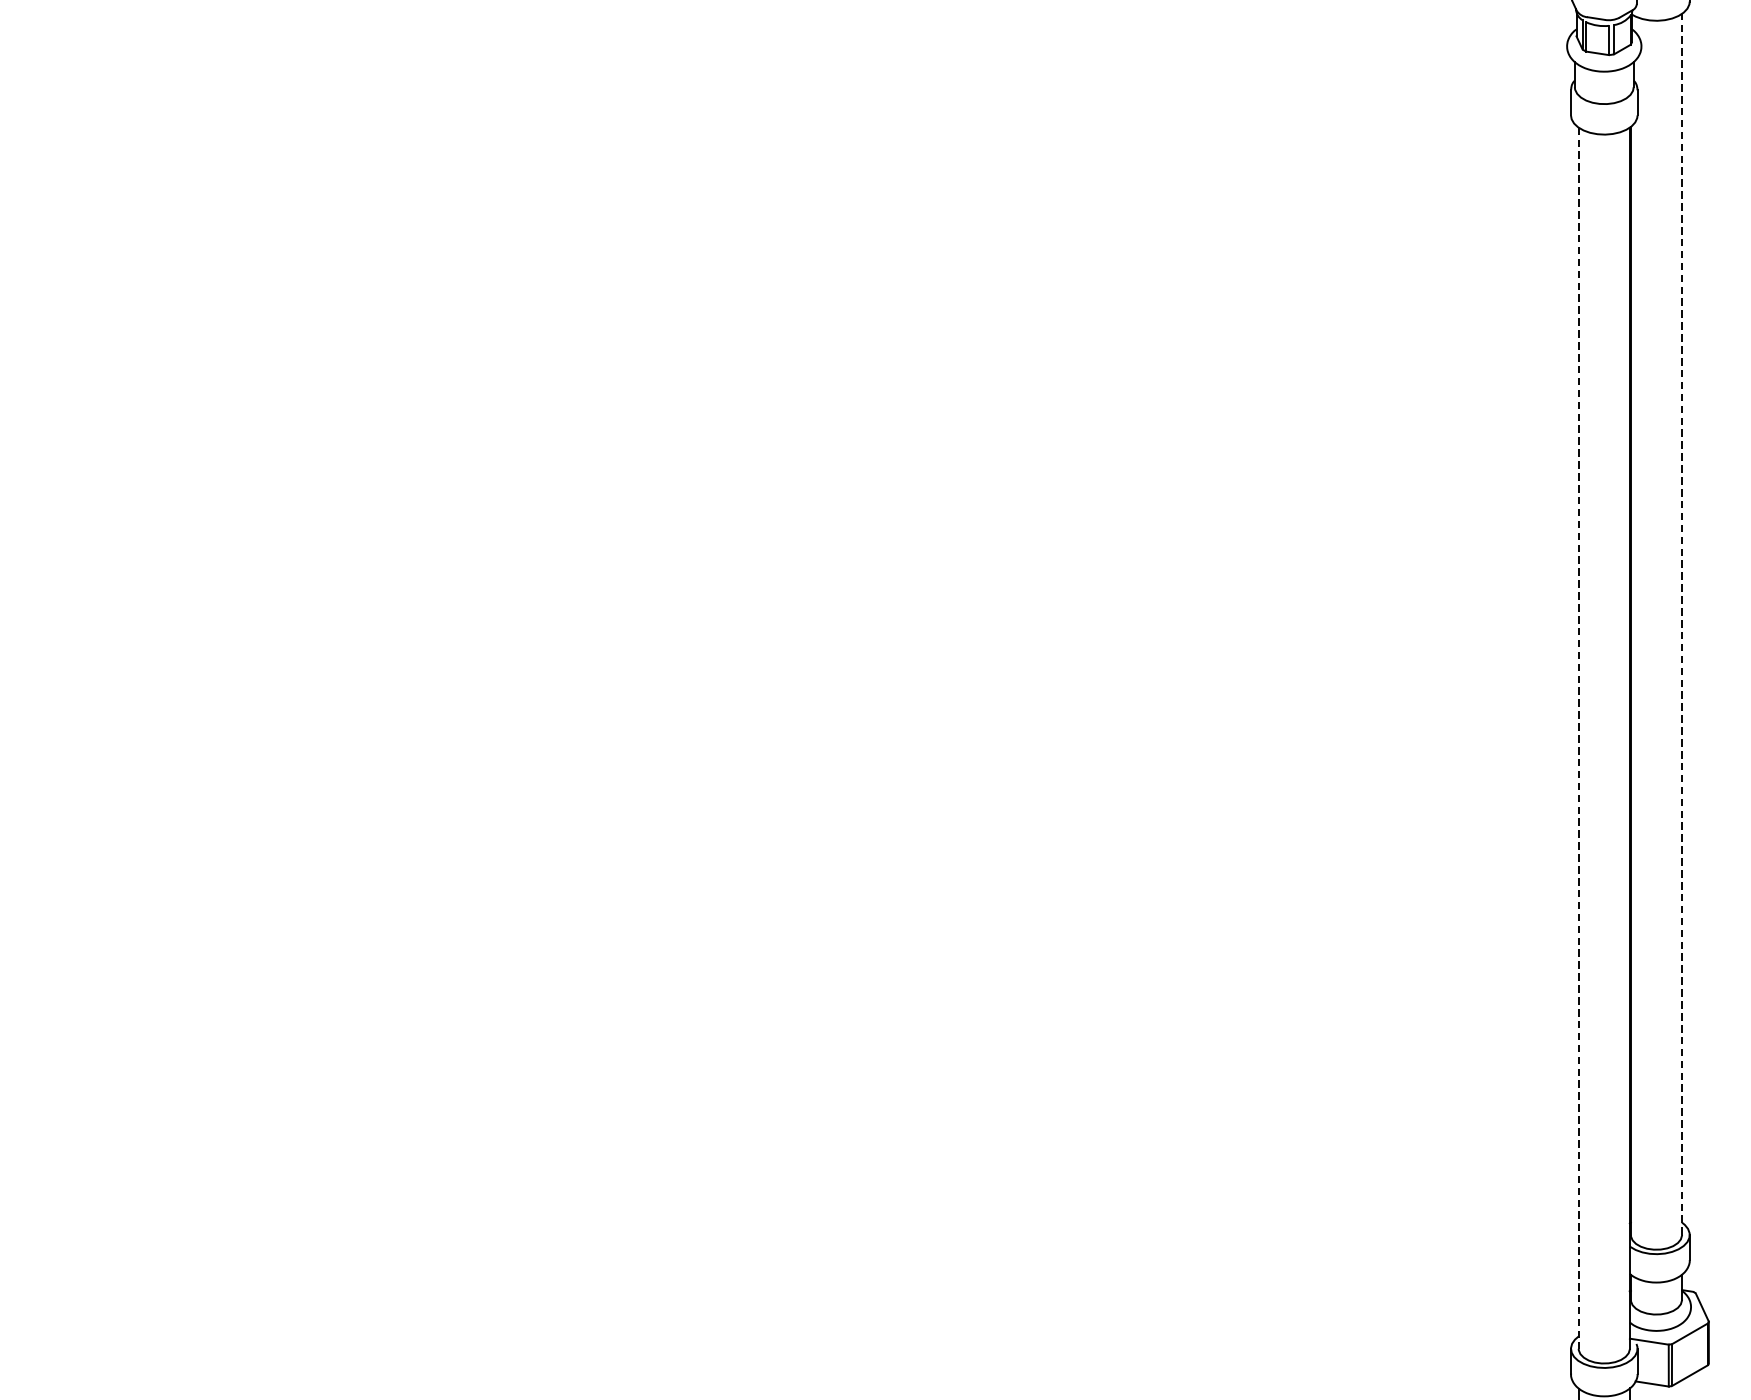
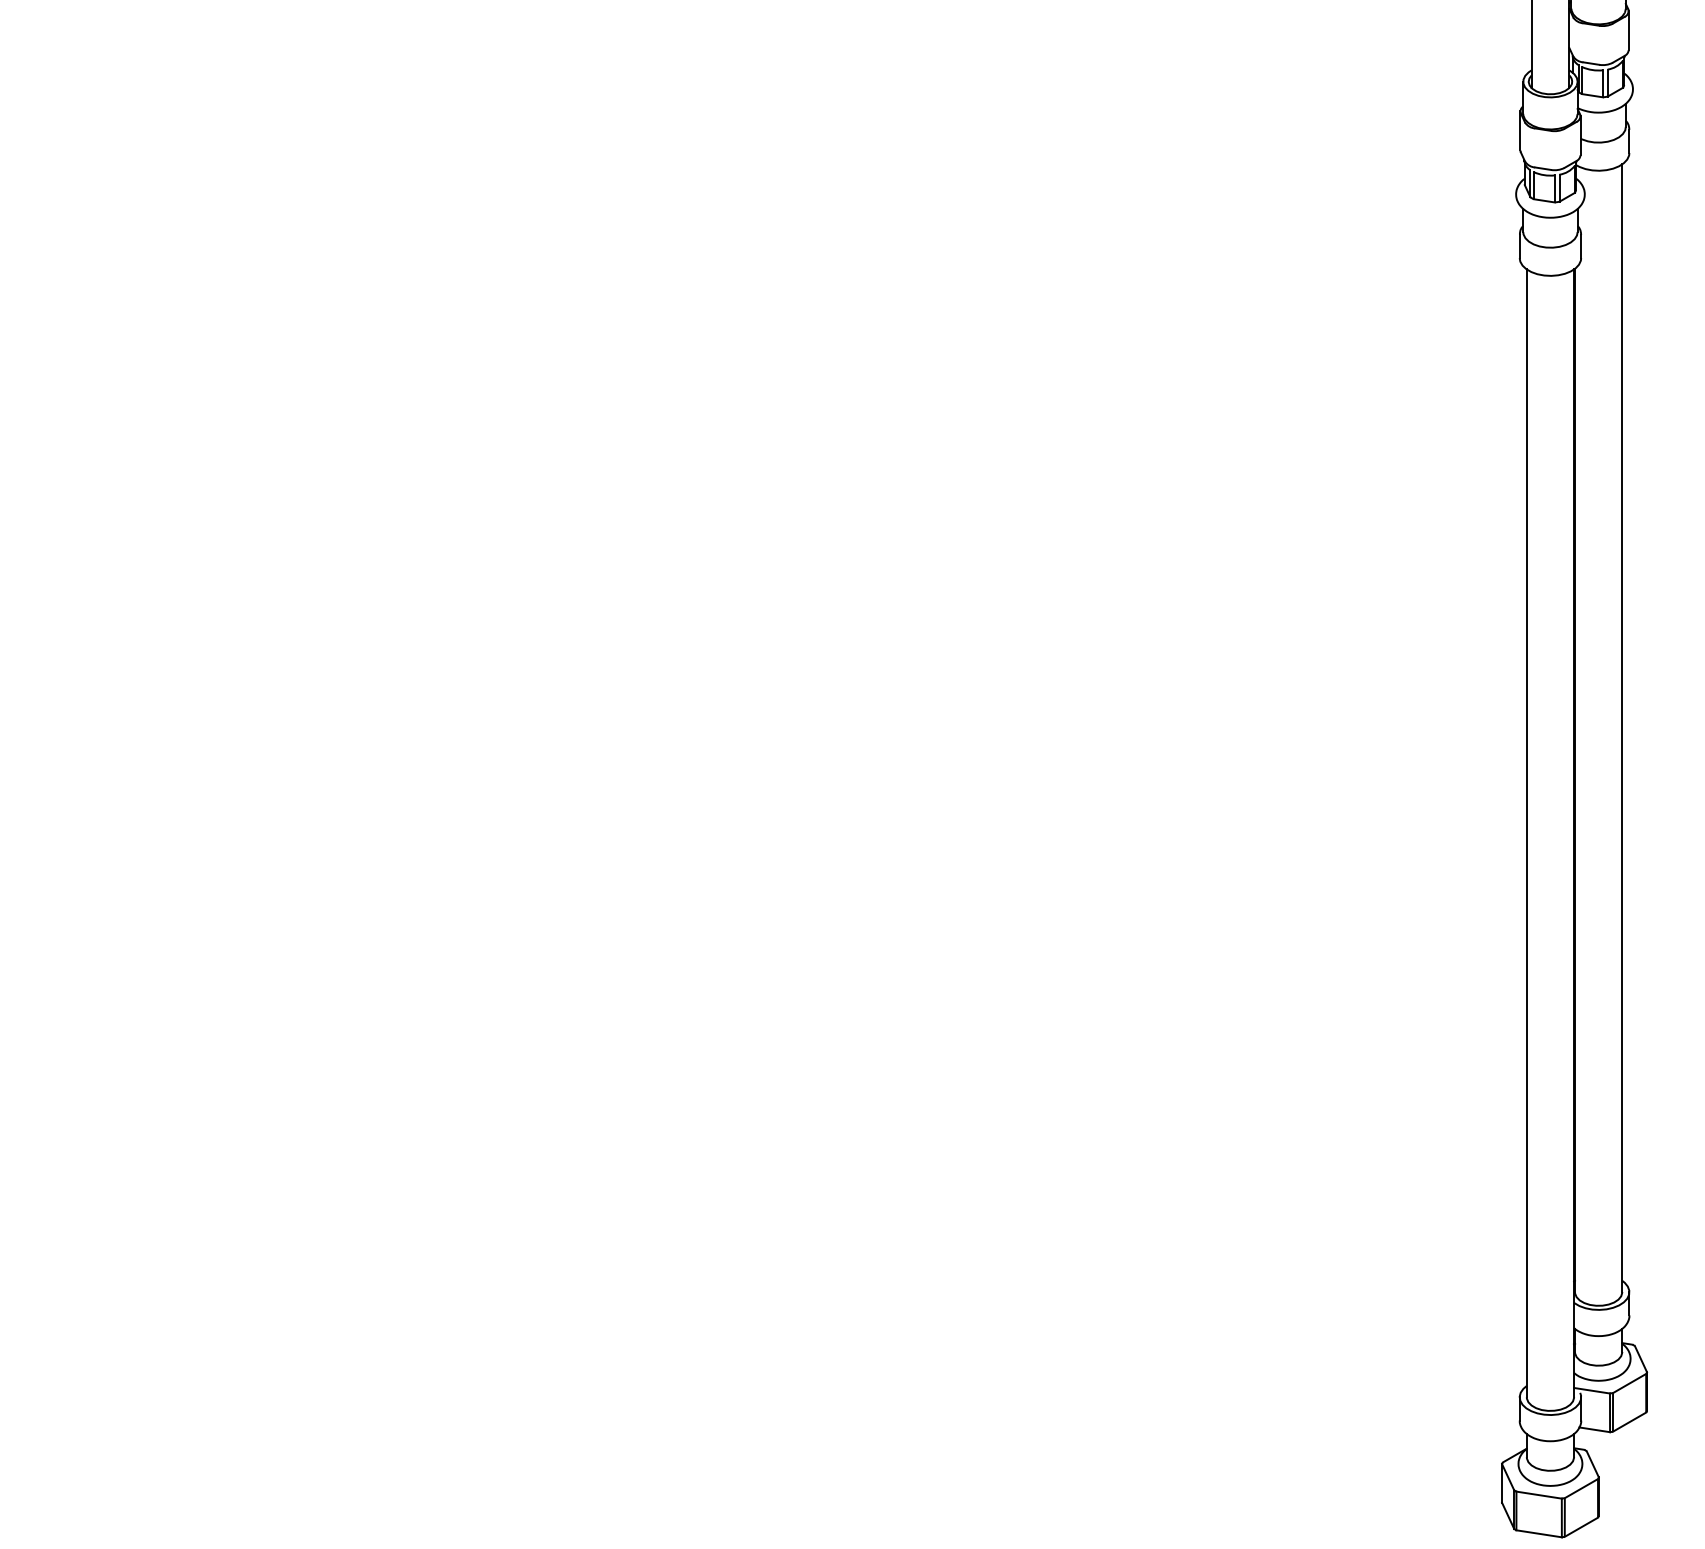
line: (1682, 624) -> (1622, 728), dashed -> solid
line: (1578, 738) -> (1526, 833), dashed -> solid

